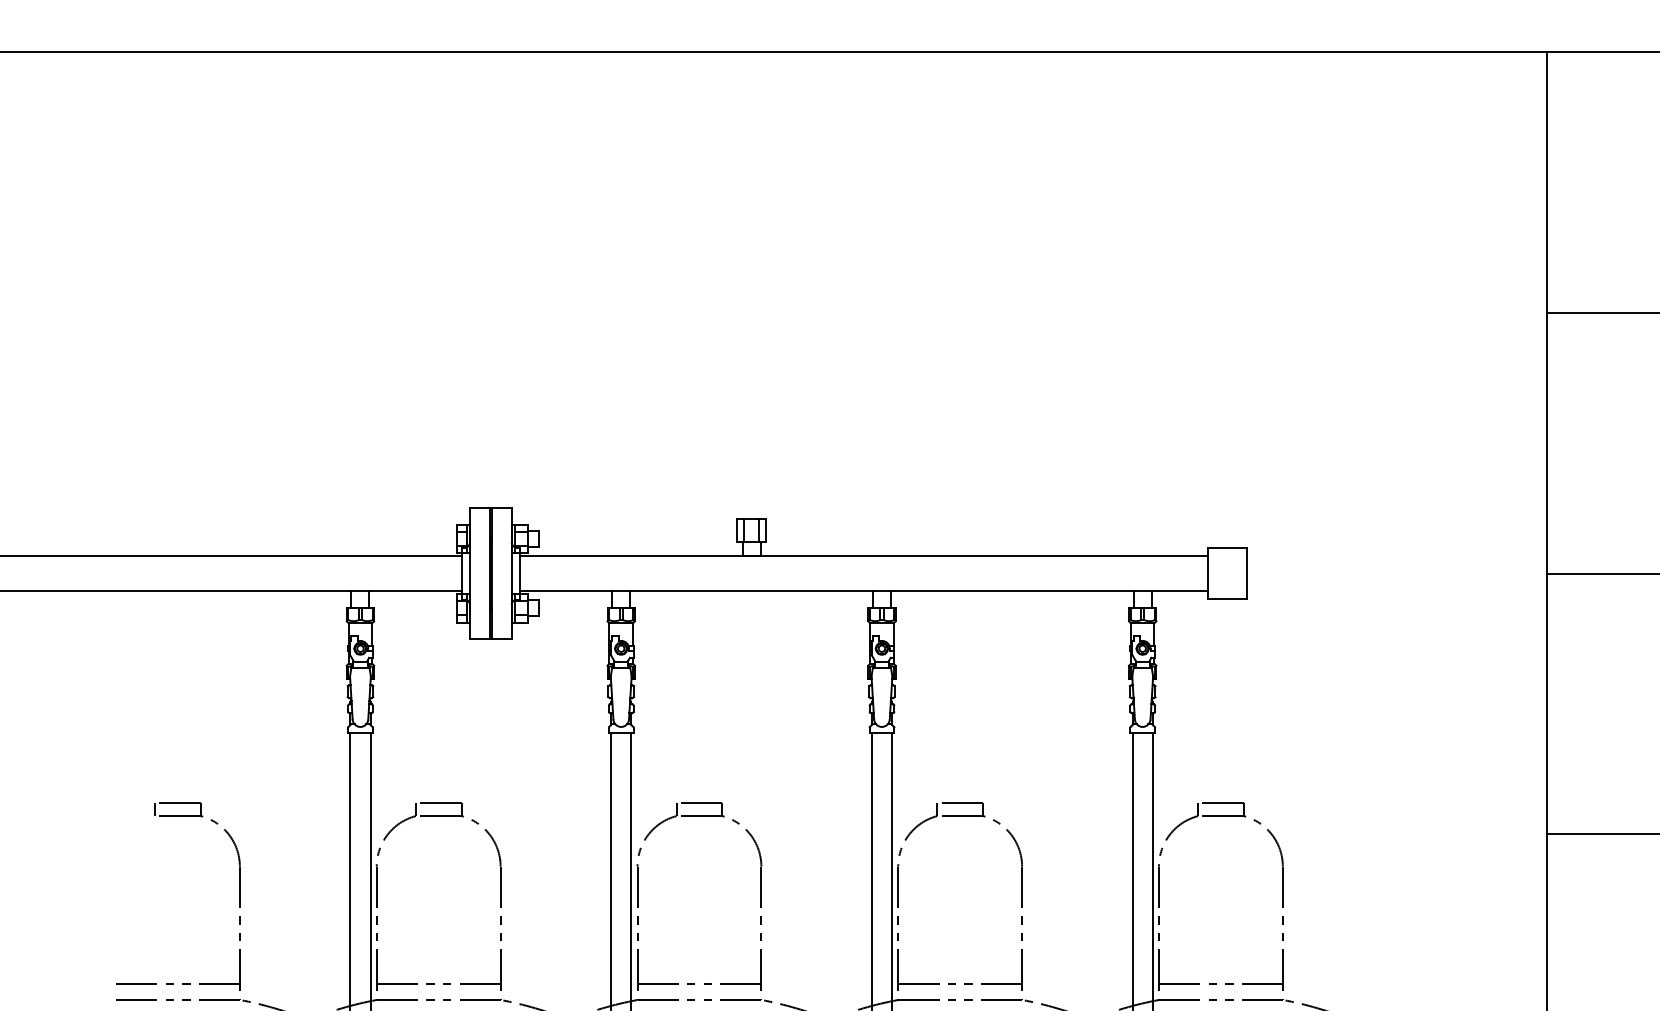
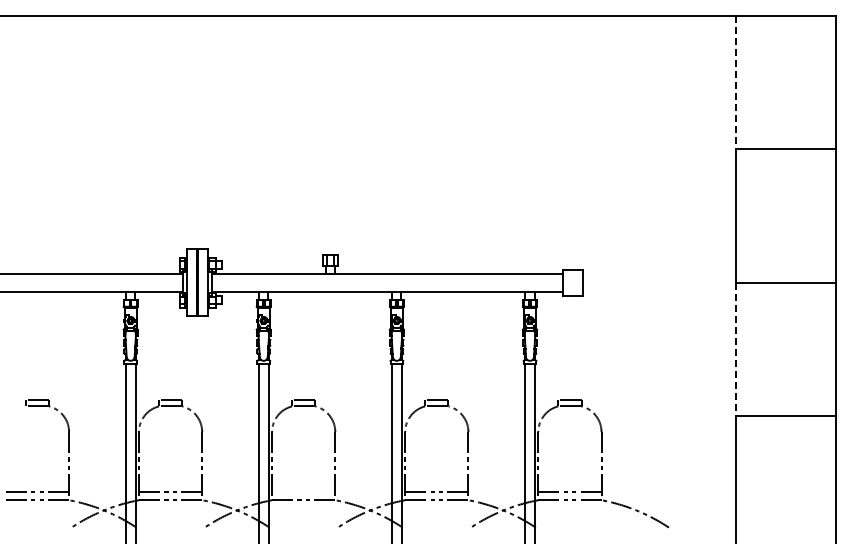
line: (1547, 181) -> (736, 82), solid -> dashed
line: (1547, 704) -> (736, 349), solid -> dashed
line: (699, 984) -> (303, 492), removed

